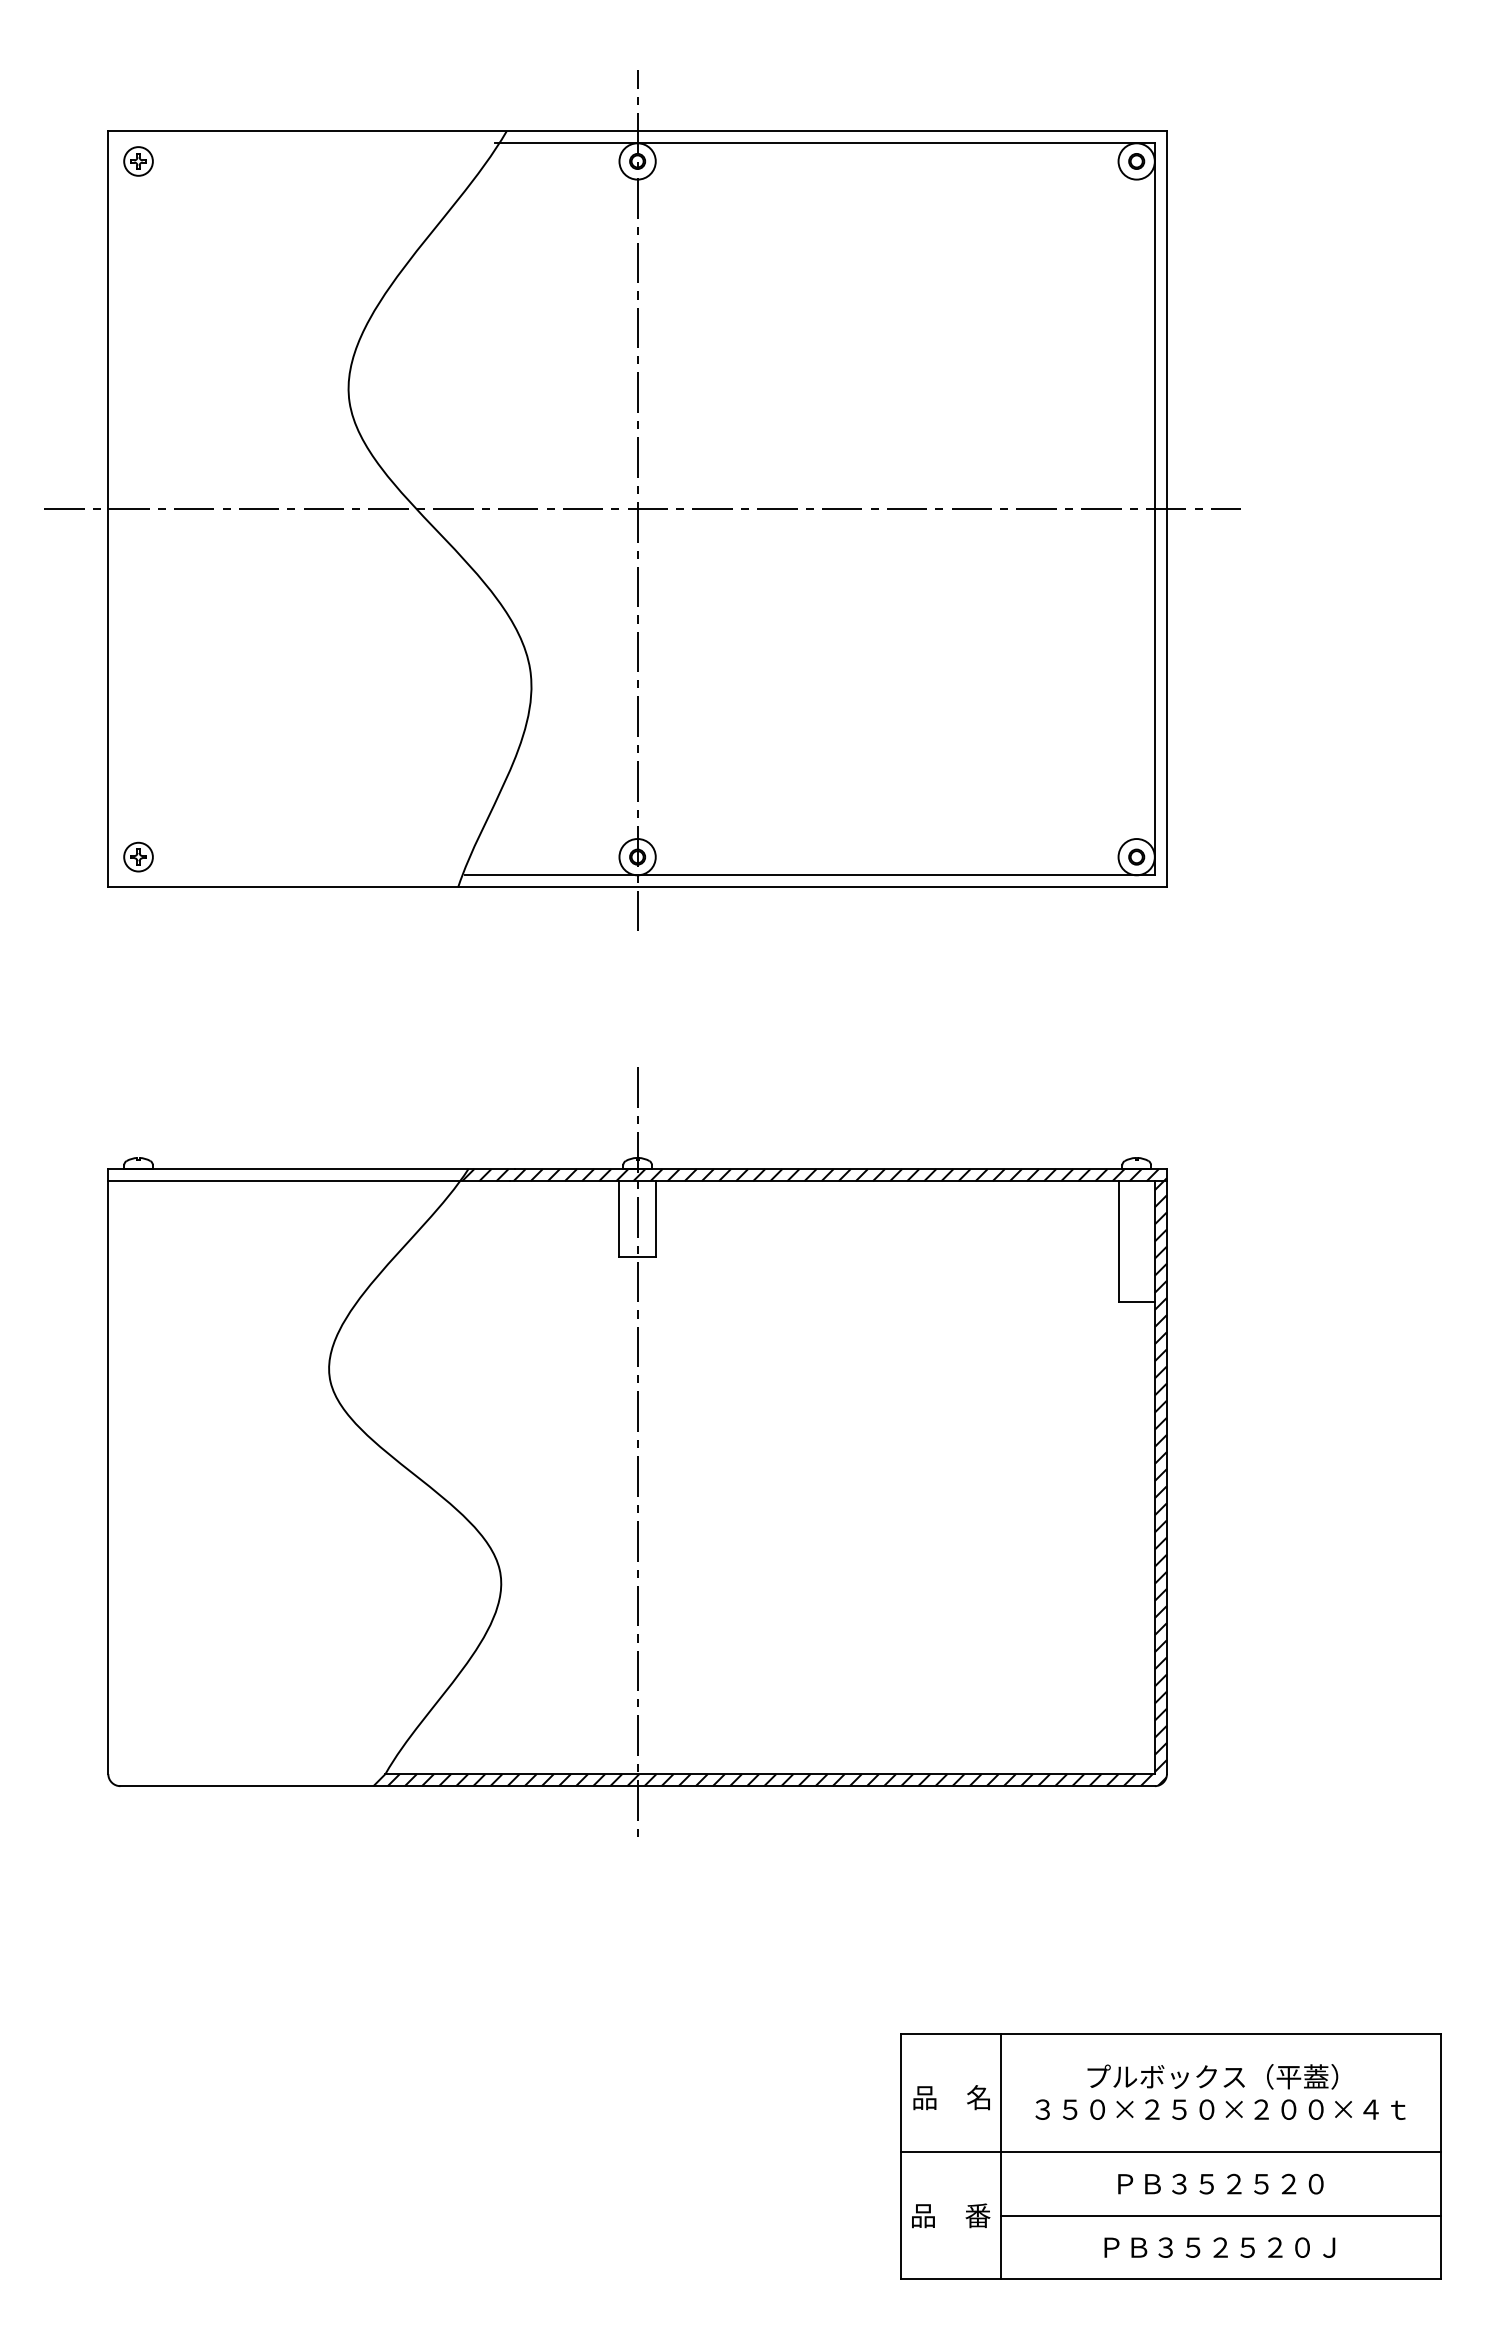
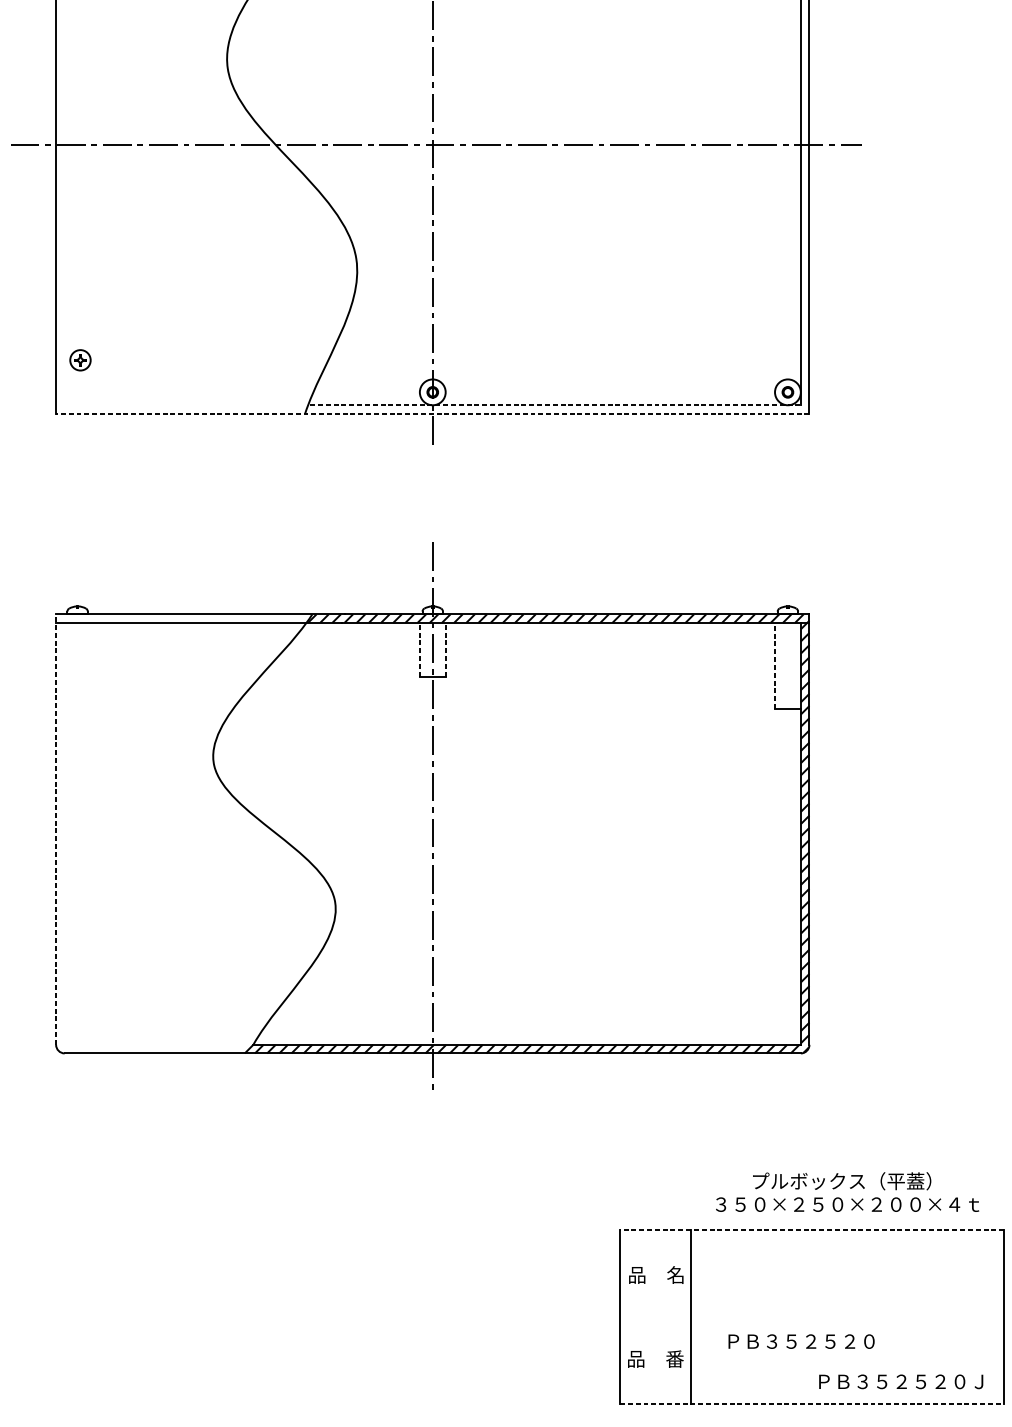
part: (138, 856) -> (80, 359), moved
line: (810, 875) -> (555, 405), solid -> dashed
line: (637, 887) -> (432, 413), solid -> dashed
line: (619, 1219) -> (419, 650), solid -> dashed
line: (655, 1219) -> (445, 650), solid -> dashed
line: (1118, 1241) -> (774, 665), solid -> dashed
line: (108, 1471) -> (56, 829), solid -> dashed
line: (1170, 2034) -> (811, 1230), solid -> dashed
text: (1220, 2091) -> (847, 1191), moved
line: (1170, 2152) -> (811, 1314), removed
text: (1220, 2183) -> (801, 1341), moved
line: (1220, 2215) -> (847, 1358), removed
text: (1219, 2247) -> (900, 1381), moved
line: (1170, 2279) -> (811, 1404), solid -> dashed

